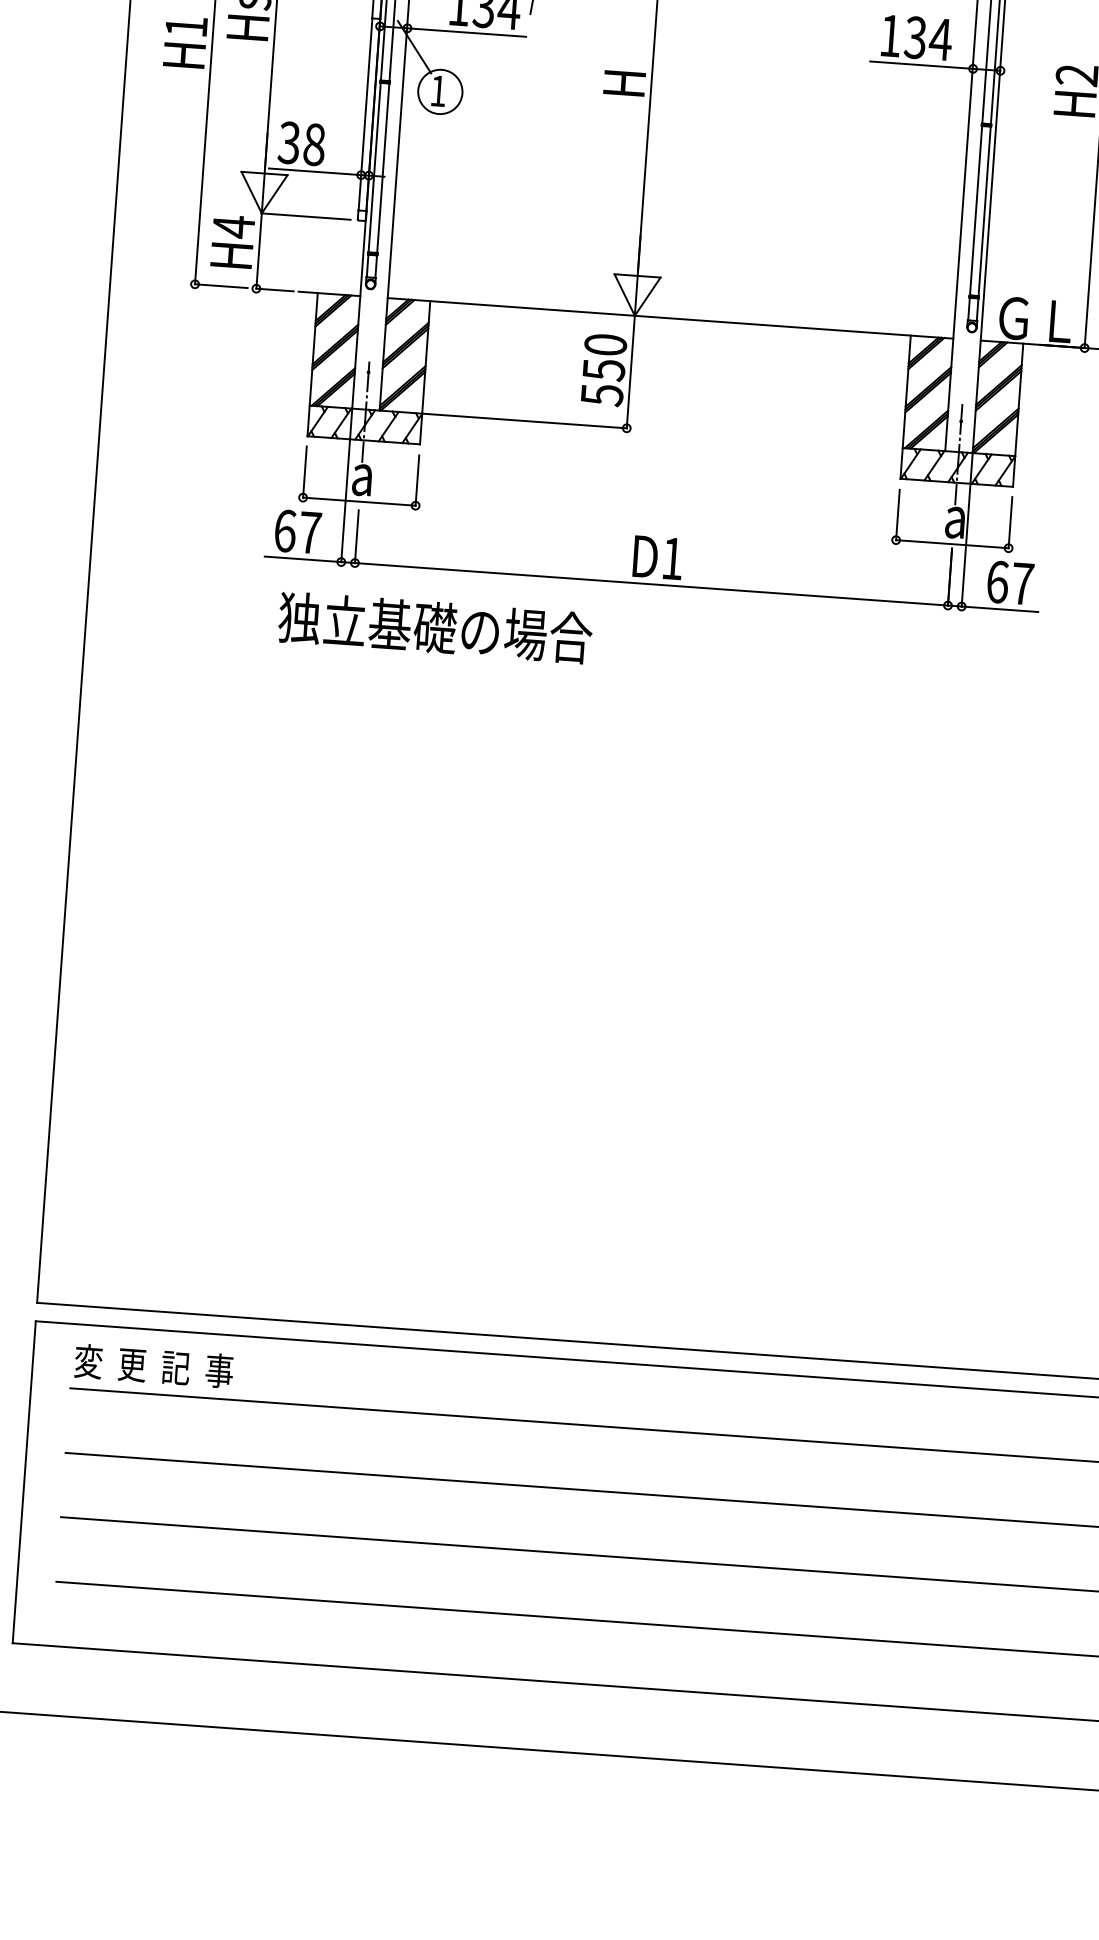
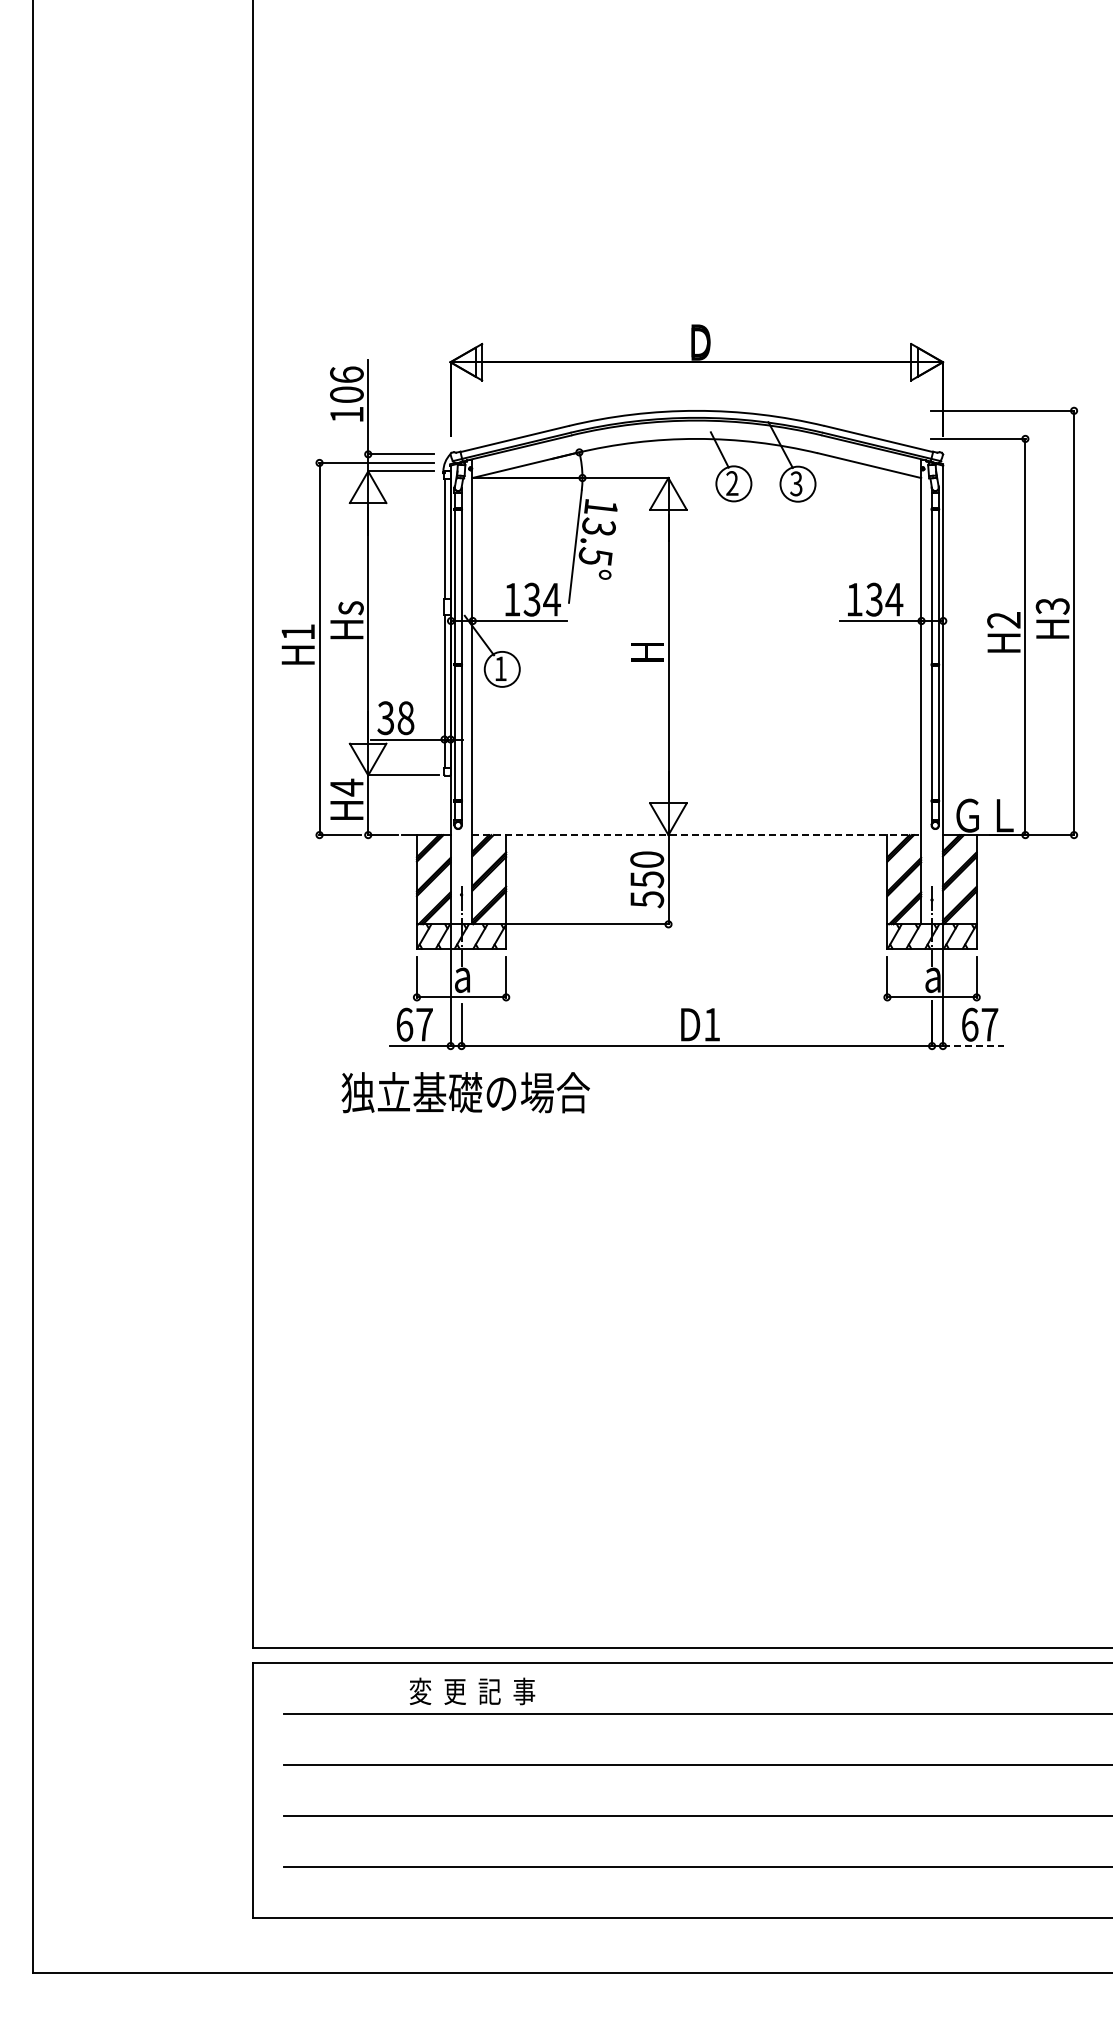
line: (671, 318) -> (697, 835), solid -> dashed
line: (1000, 609) -> (973, 1046), solid -> dashed
text: (435, 627) -> (465, 1092), moved
text: (154, 1366) -> (472, 1691), moved

